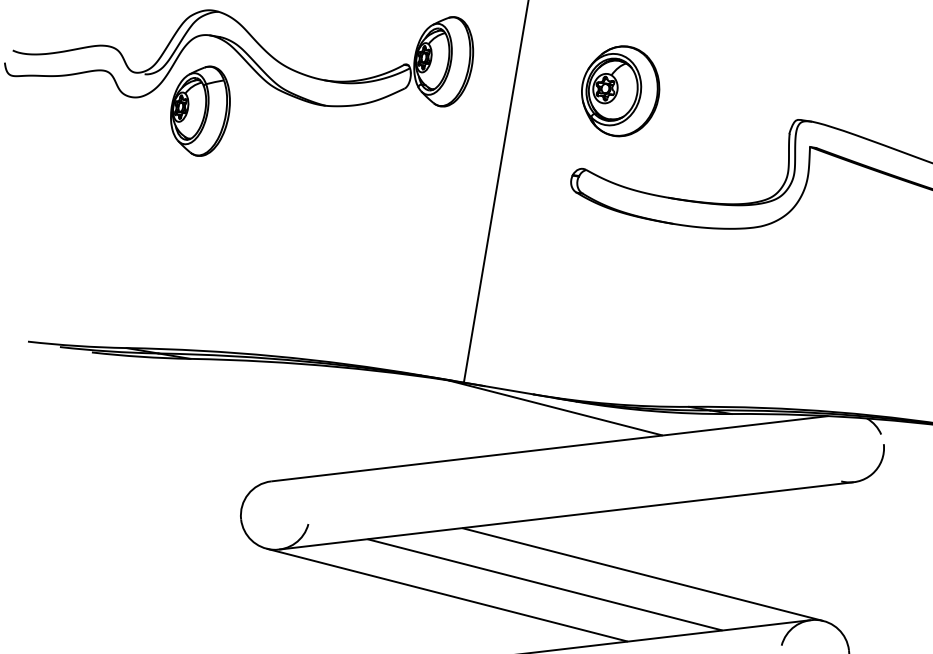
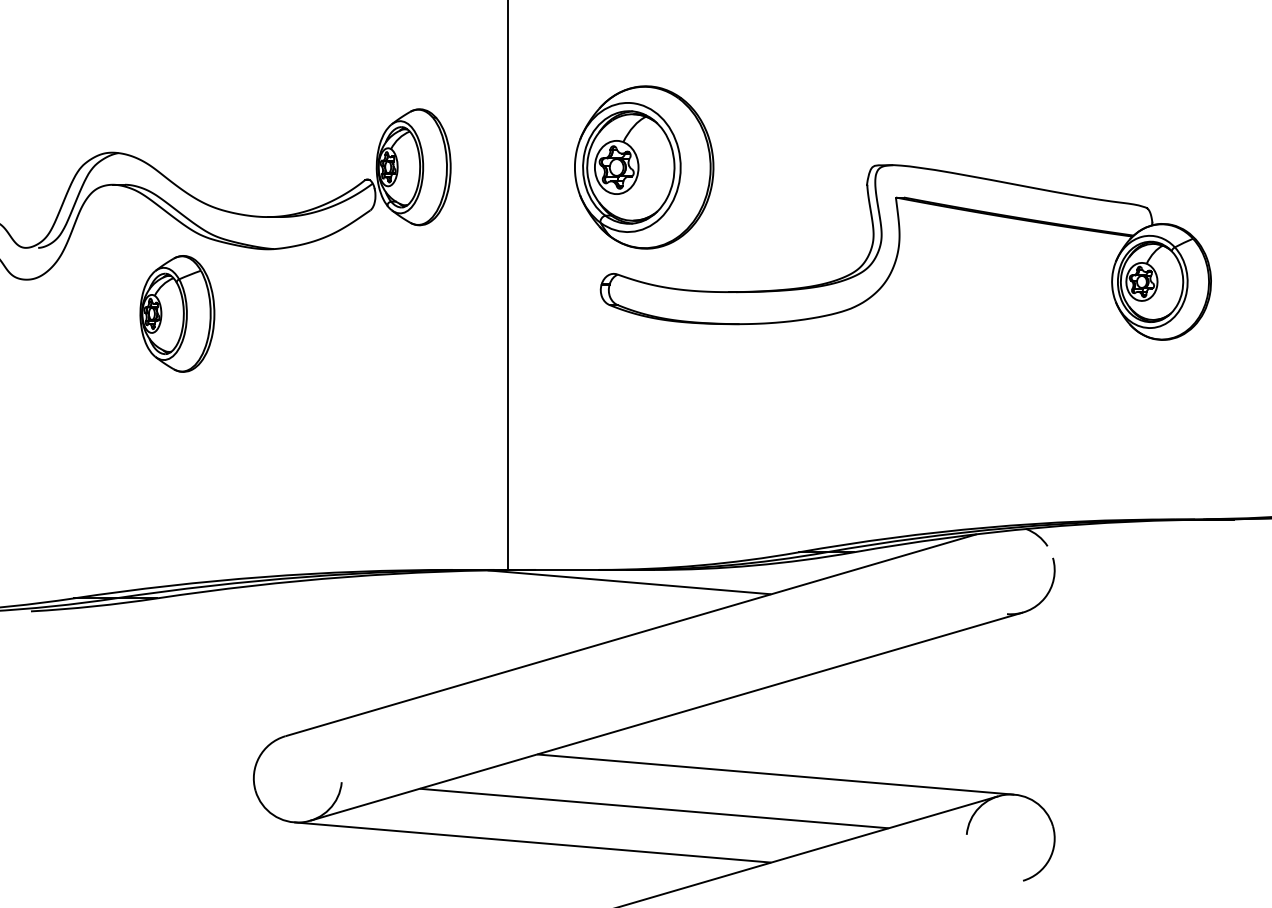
part: (620, 91) -> (643, 167), size x1.4
part: (200, 110) -> (177, 313), moved

